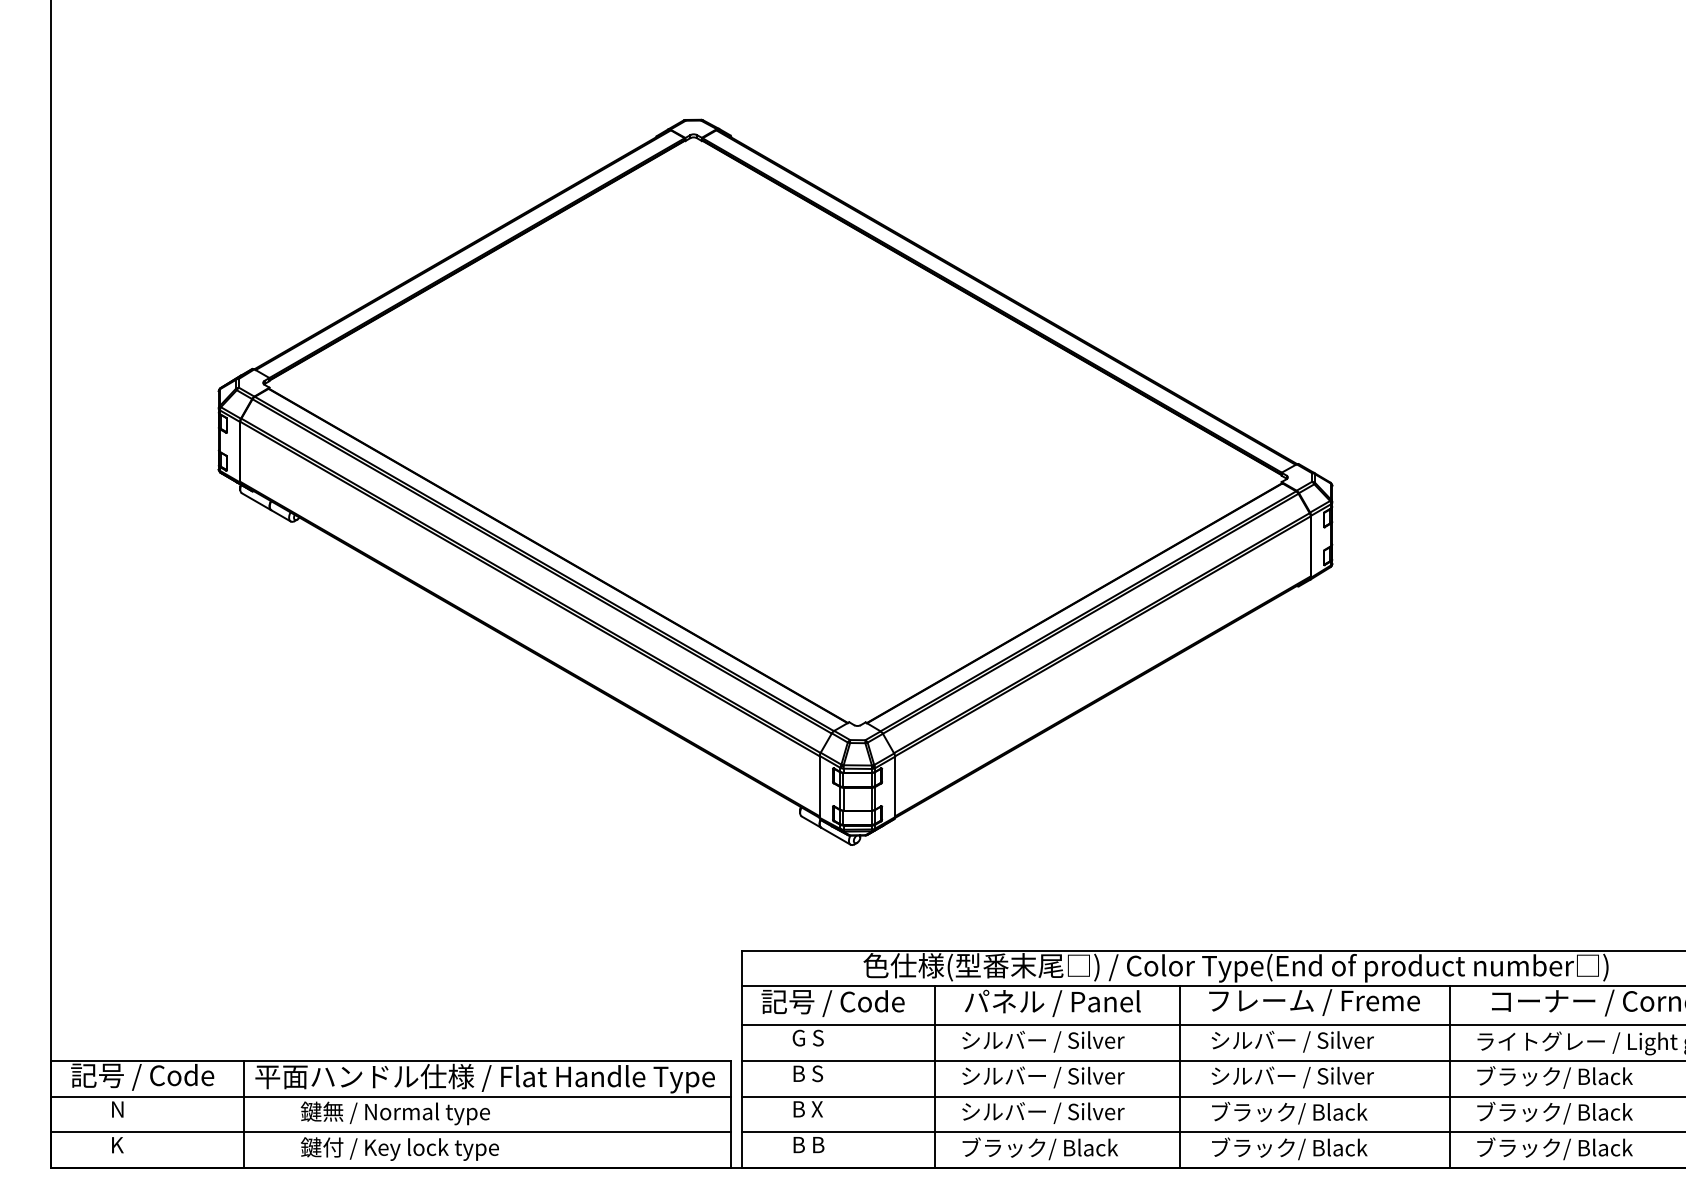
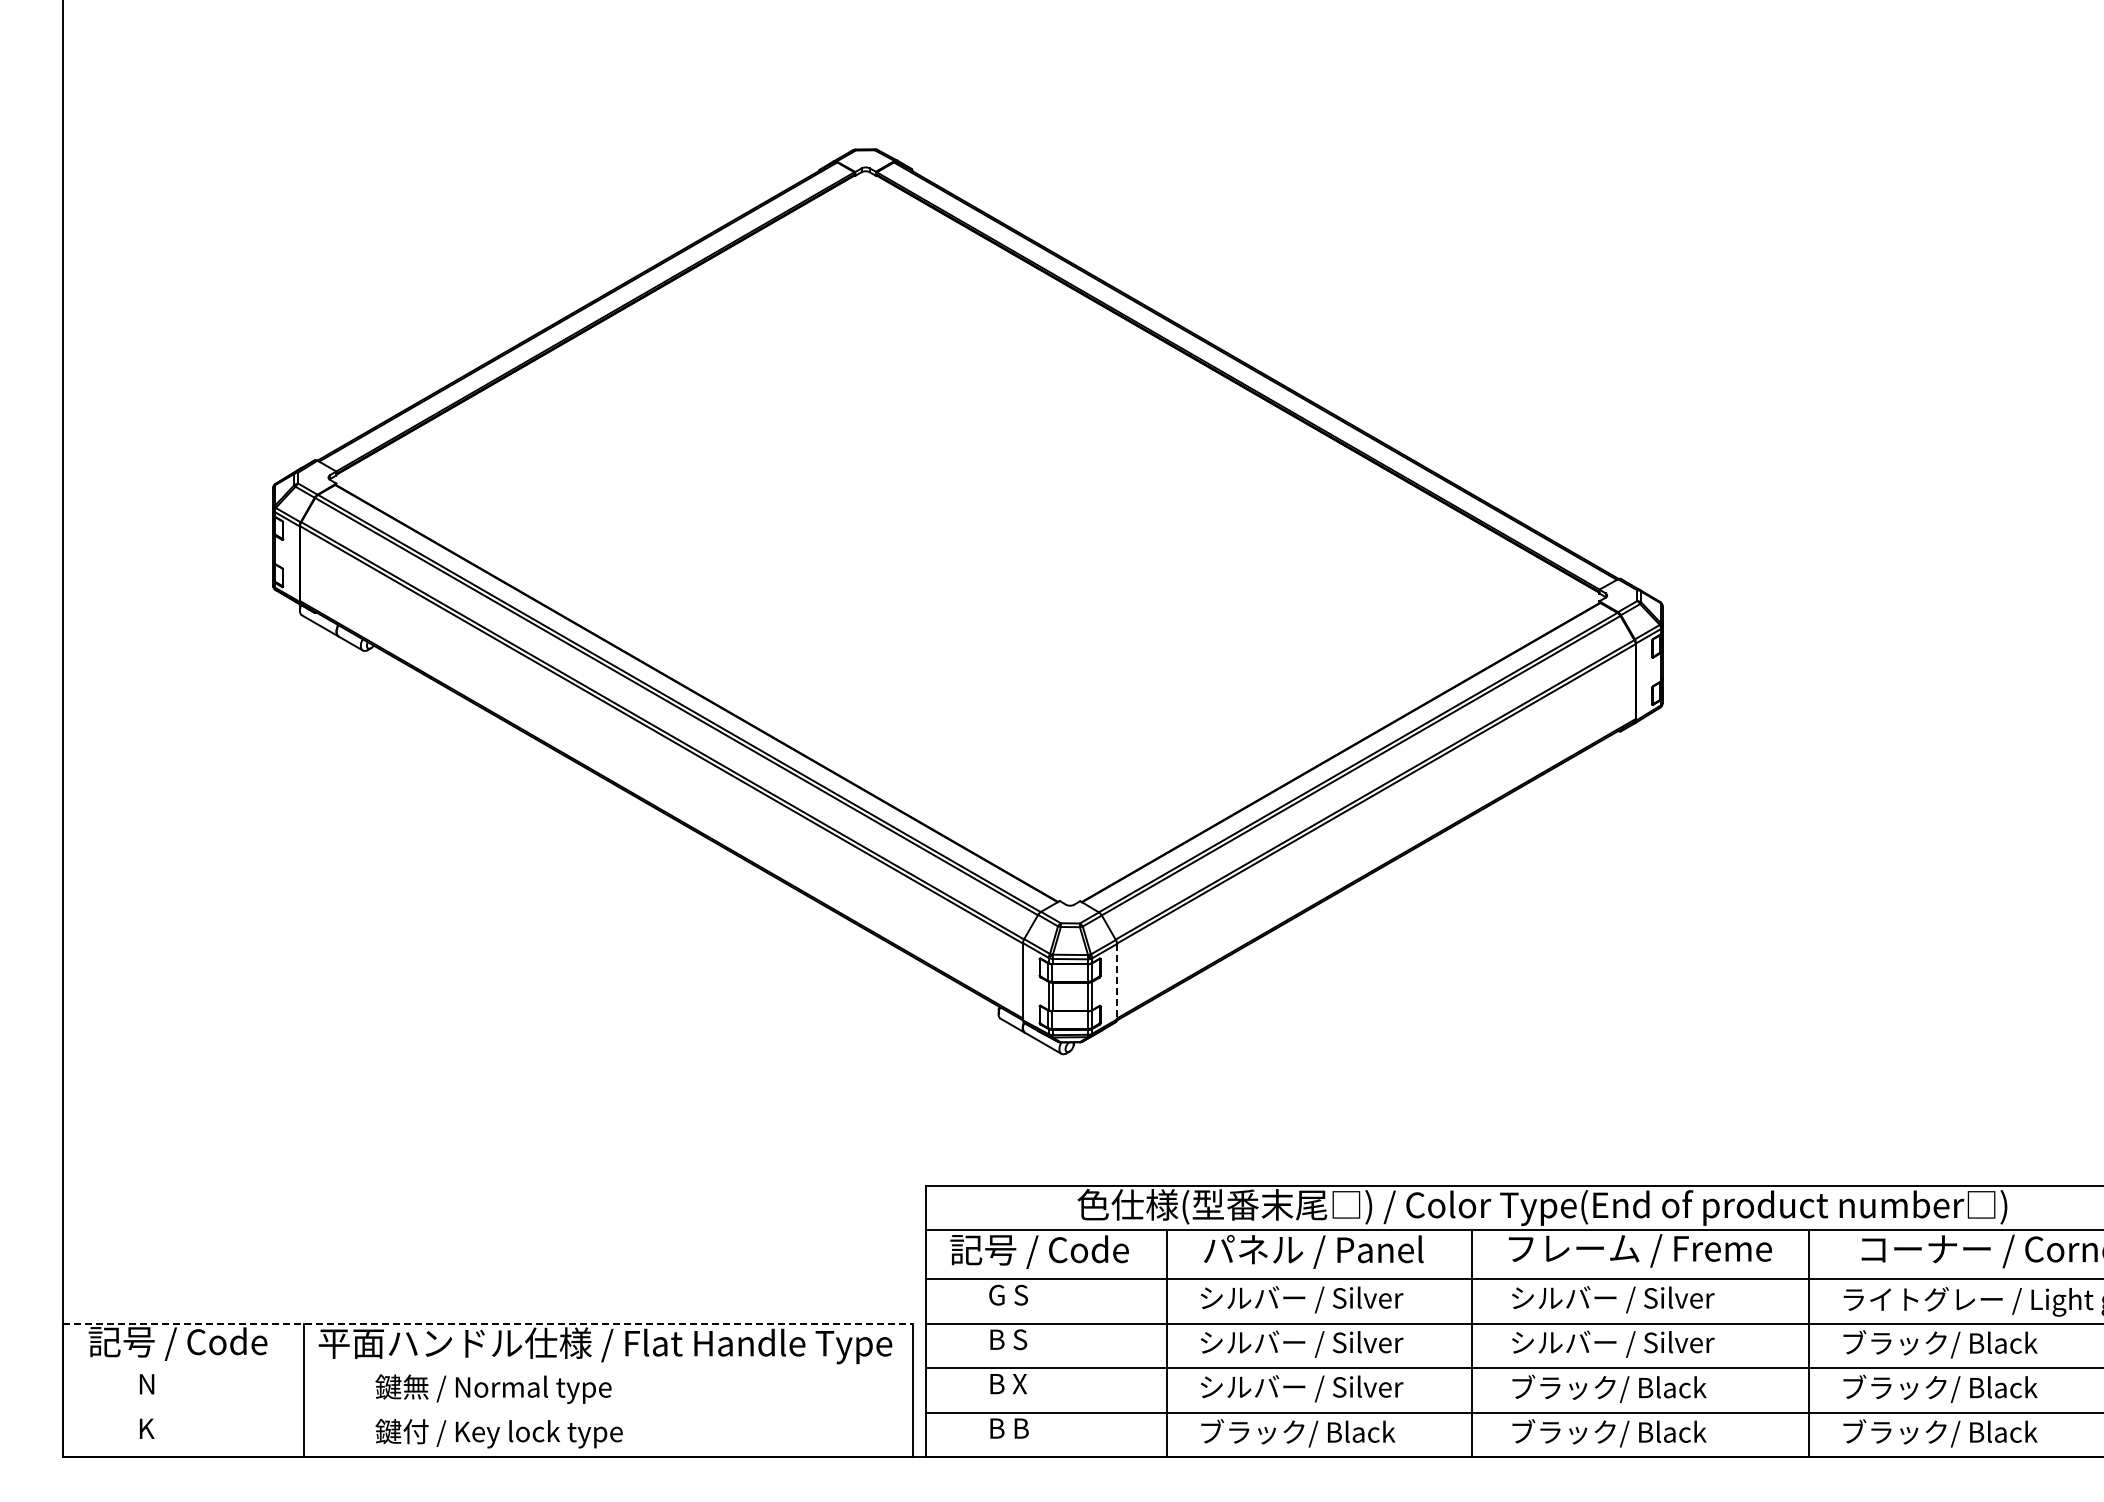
line: (895, 786) -> (1117, 981), solid -> dashed
line: (390, 1060) -> (487, 1323), solid -> dashed
line: (390, 1096) -> (487, 1368), removed
line: (390, 1132) -> (487, 1412), removed

